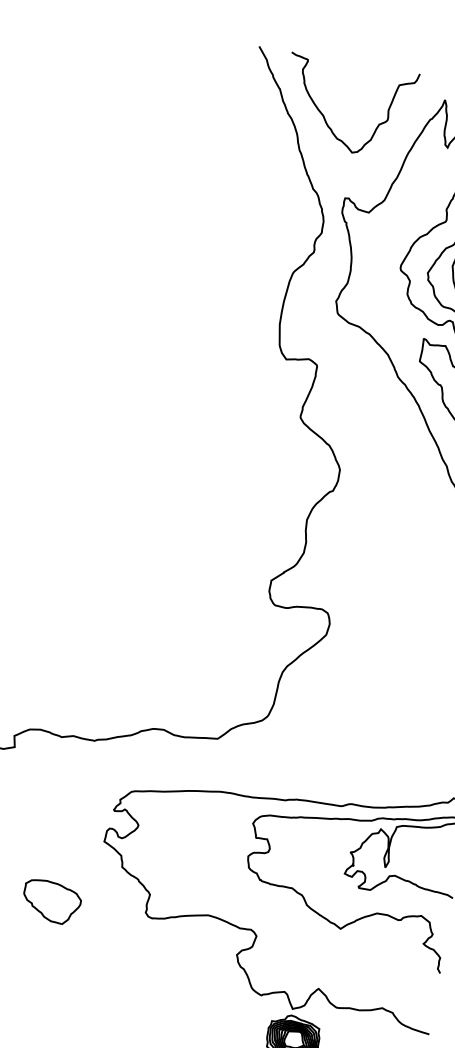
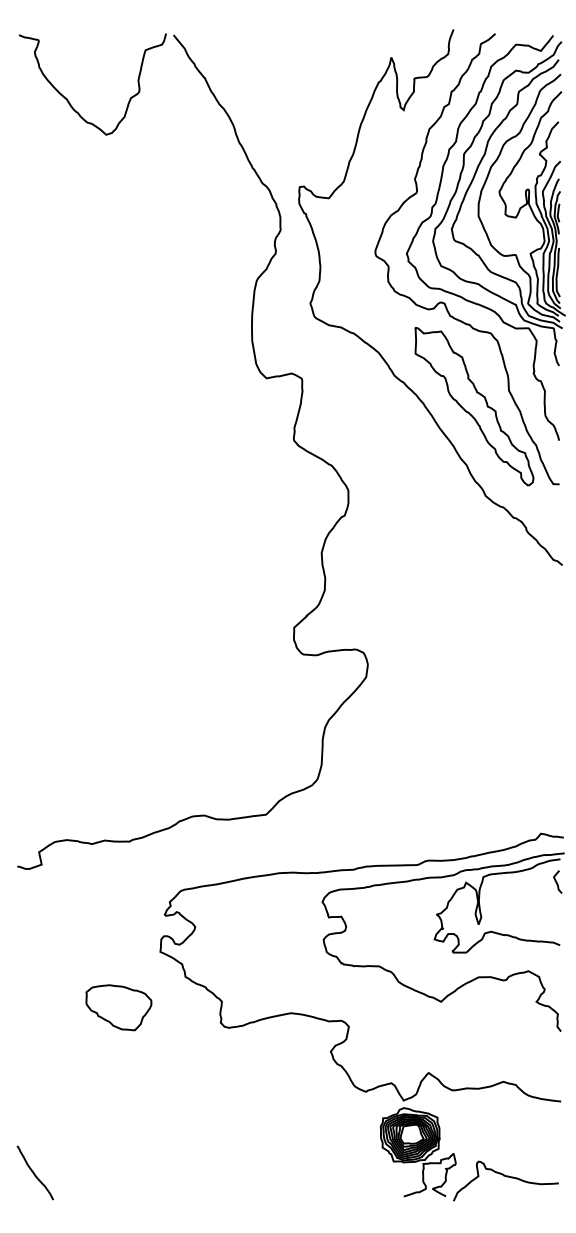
curve: (325, 117) -> (69, 101), moved
part: (51, 901) -> (118, 1007), moved

